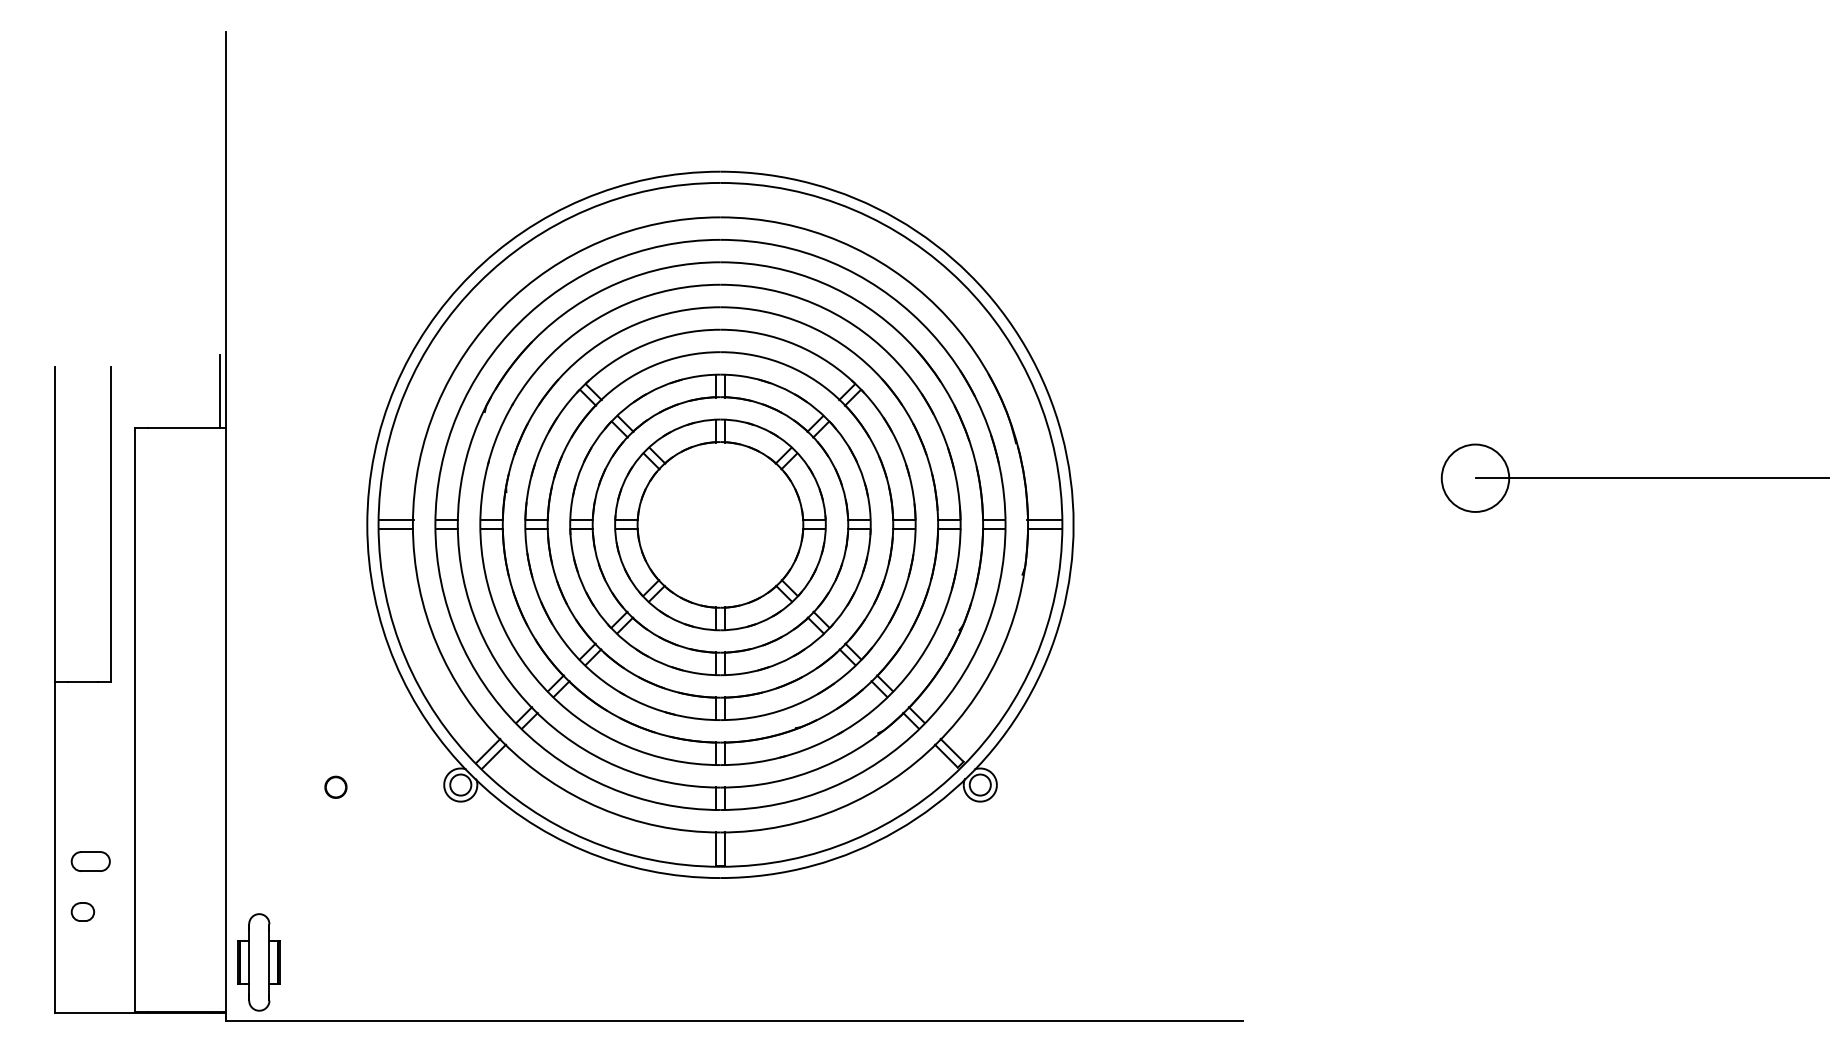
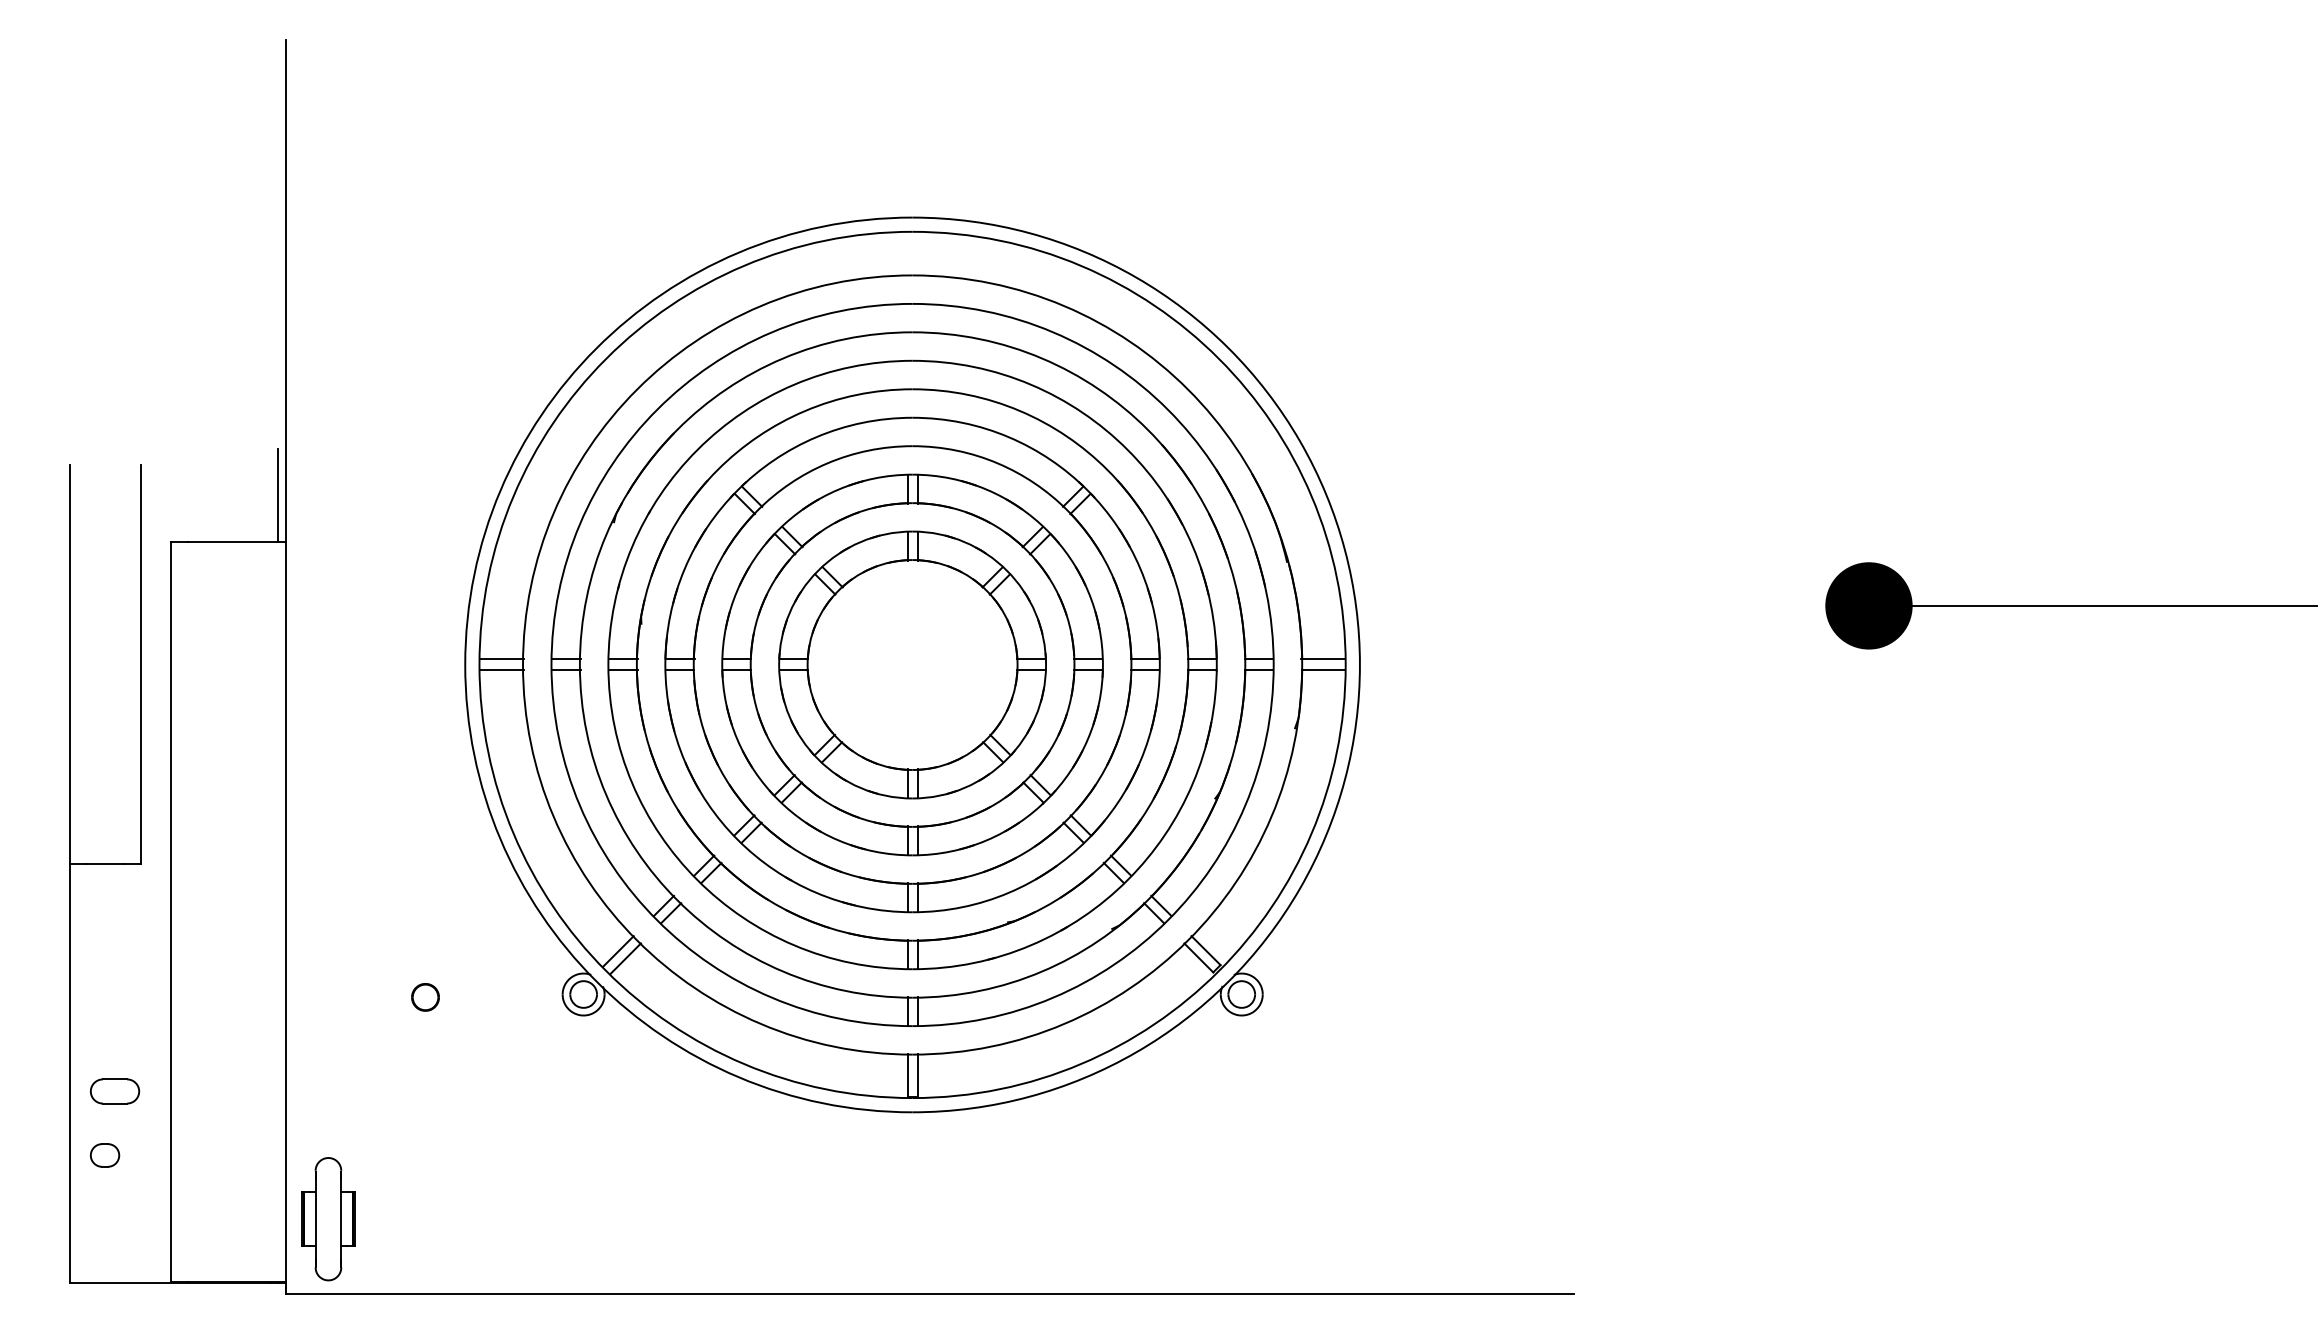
fill: (1475, 477) -> (1868, 604), added

